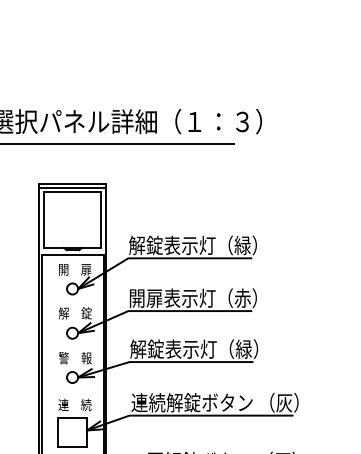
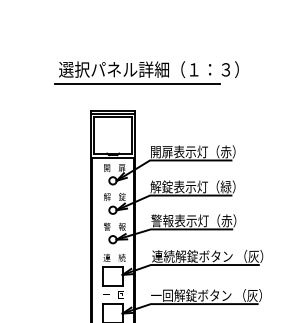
text: (189, 244) -> (190, 151), 解錠表示灯（緑） -> 開扉表示灯（赤）
text: (189, 297) -> (190, 186), 開扉表示灯（赤） -> 解錠表示灯（緑）
text: (190, 348) -> (191, 220), 解錠表示灯（緑） -> 警報表示灯（赤）

